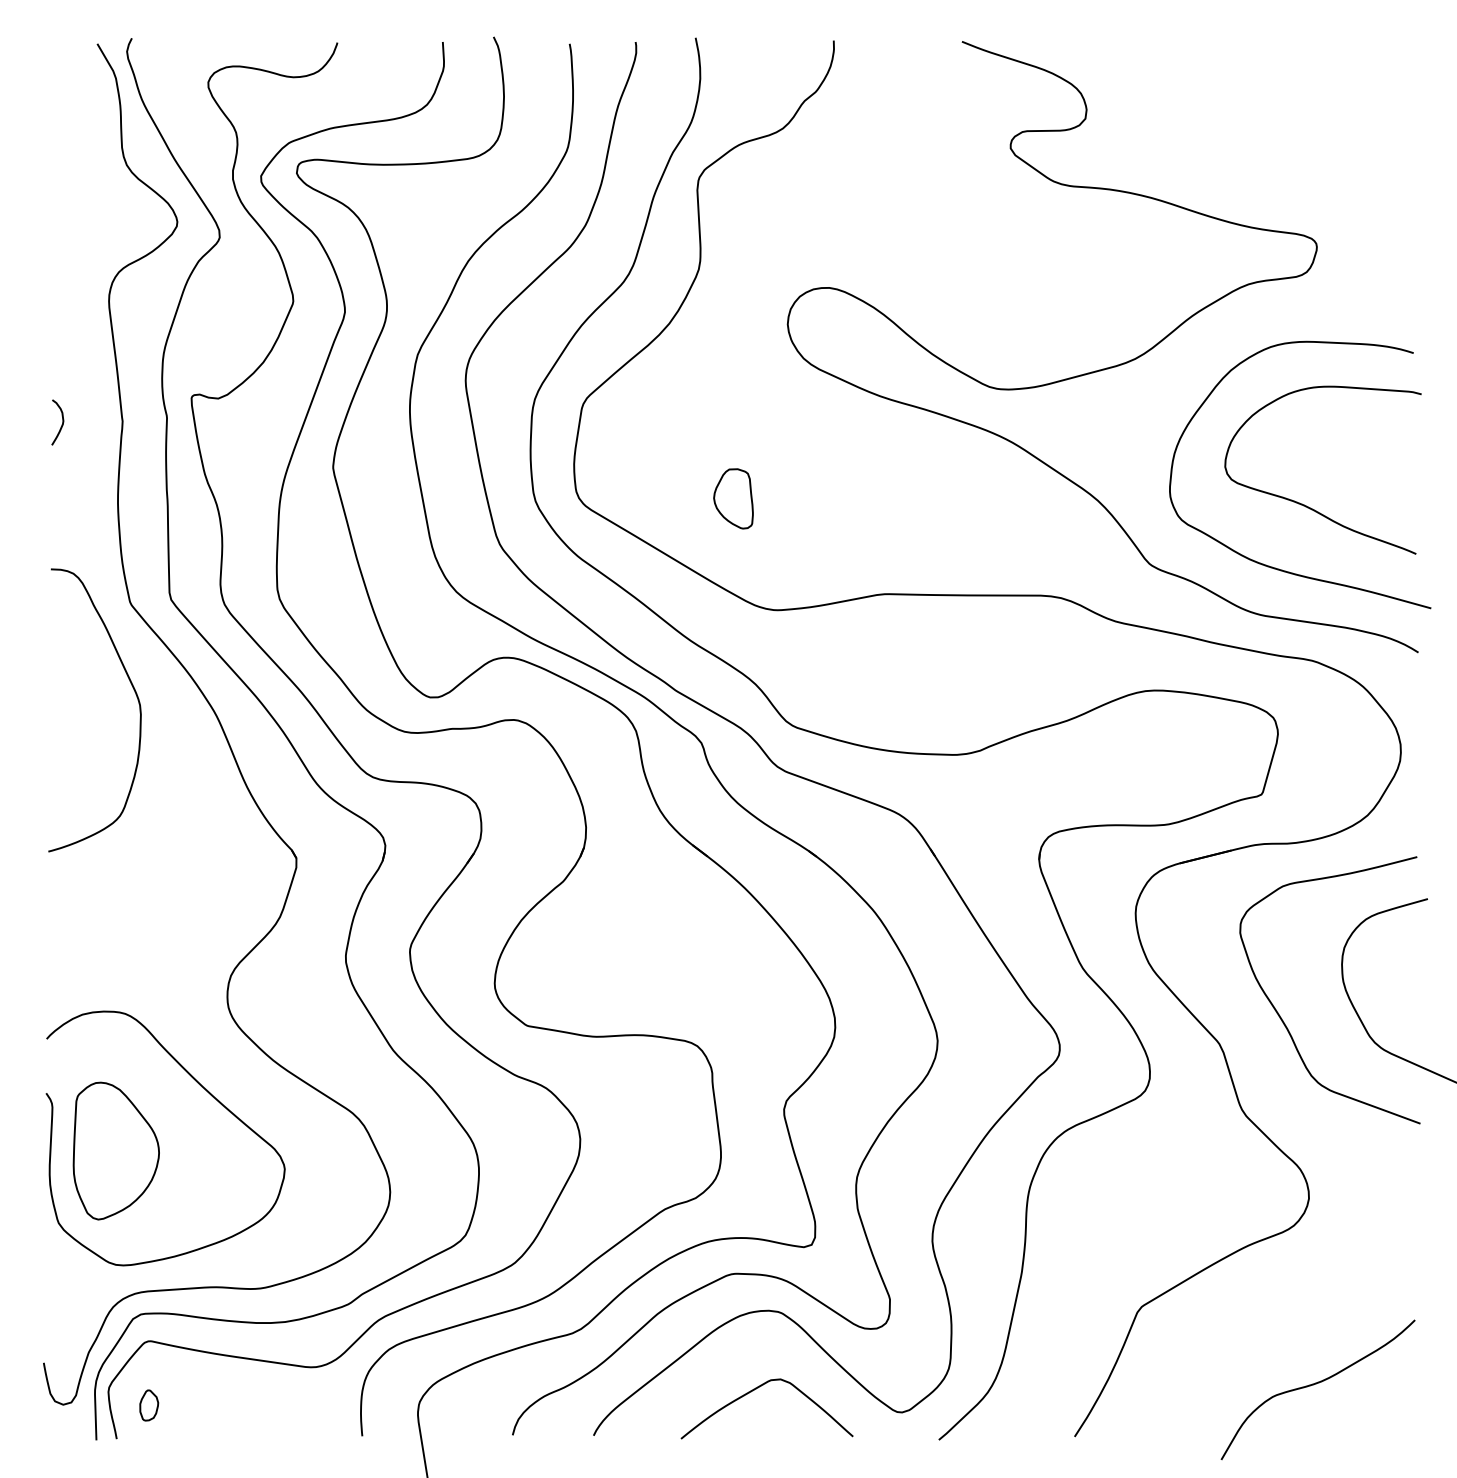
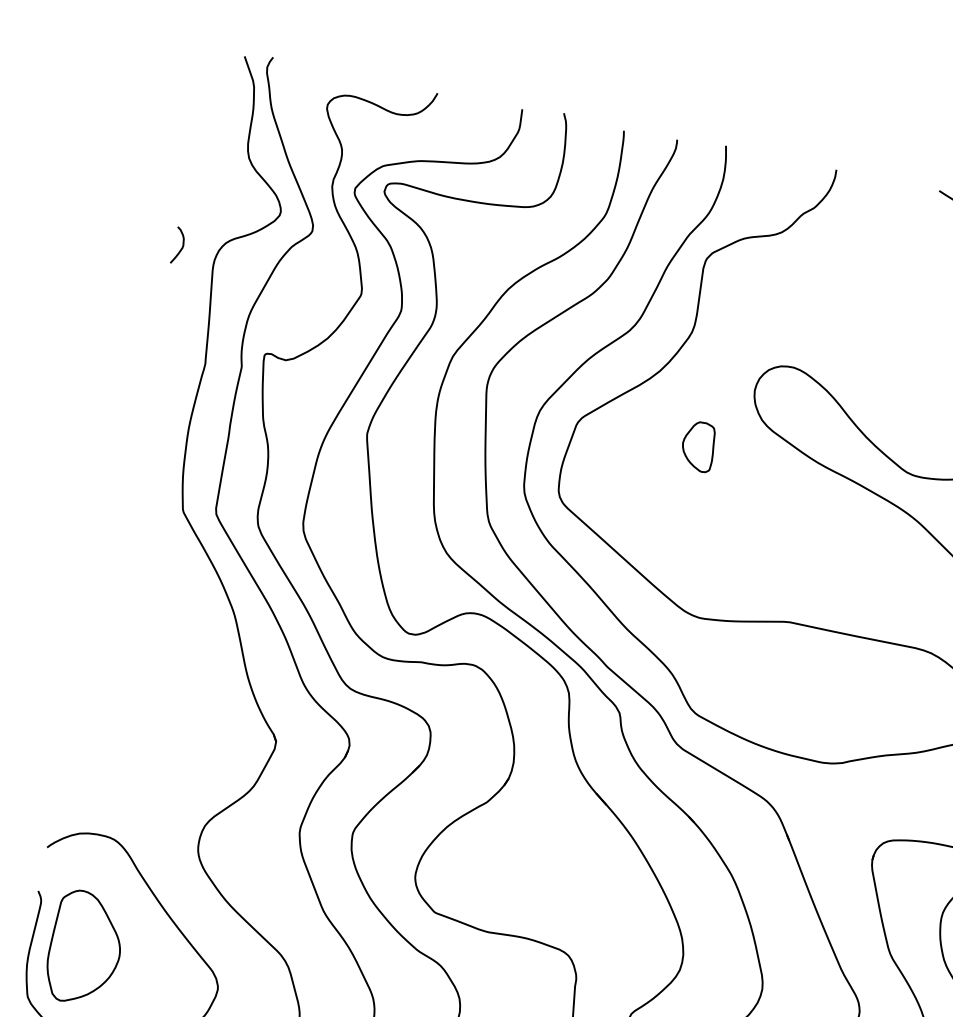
curve: (61, 424) -> (181, 247), moved
part: (733, 498) -> (698, 446), moved
curve: (133, 690) -> (171, 581), removed

